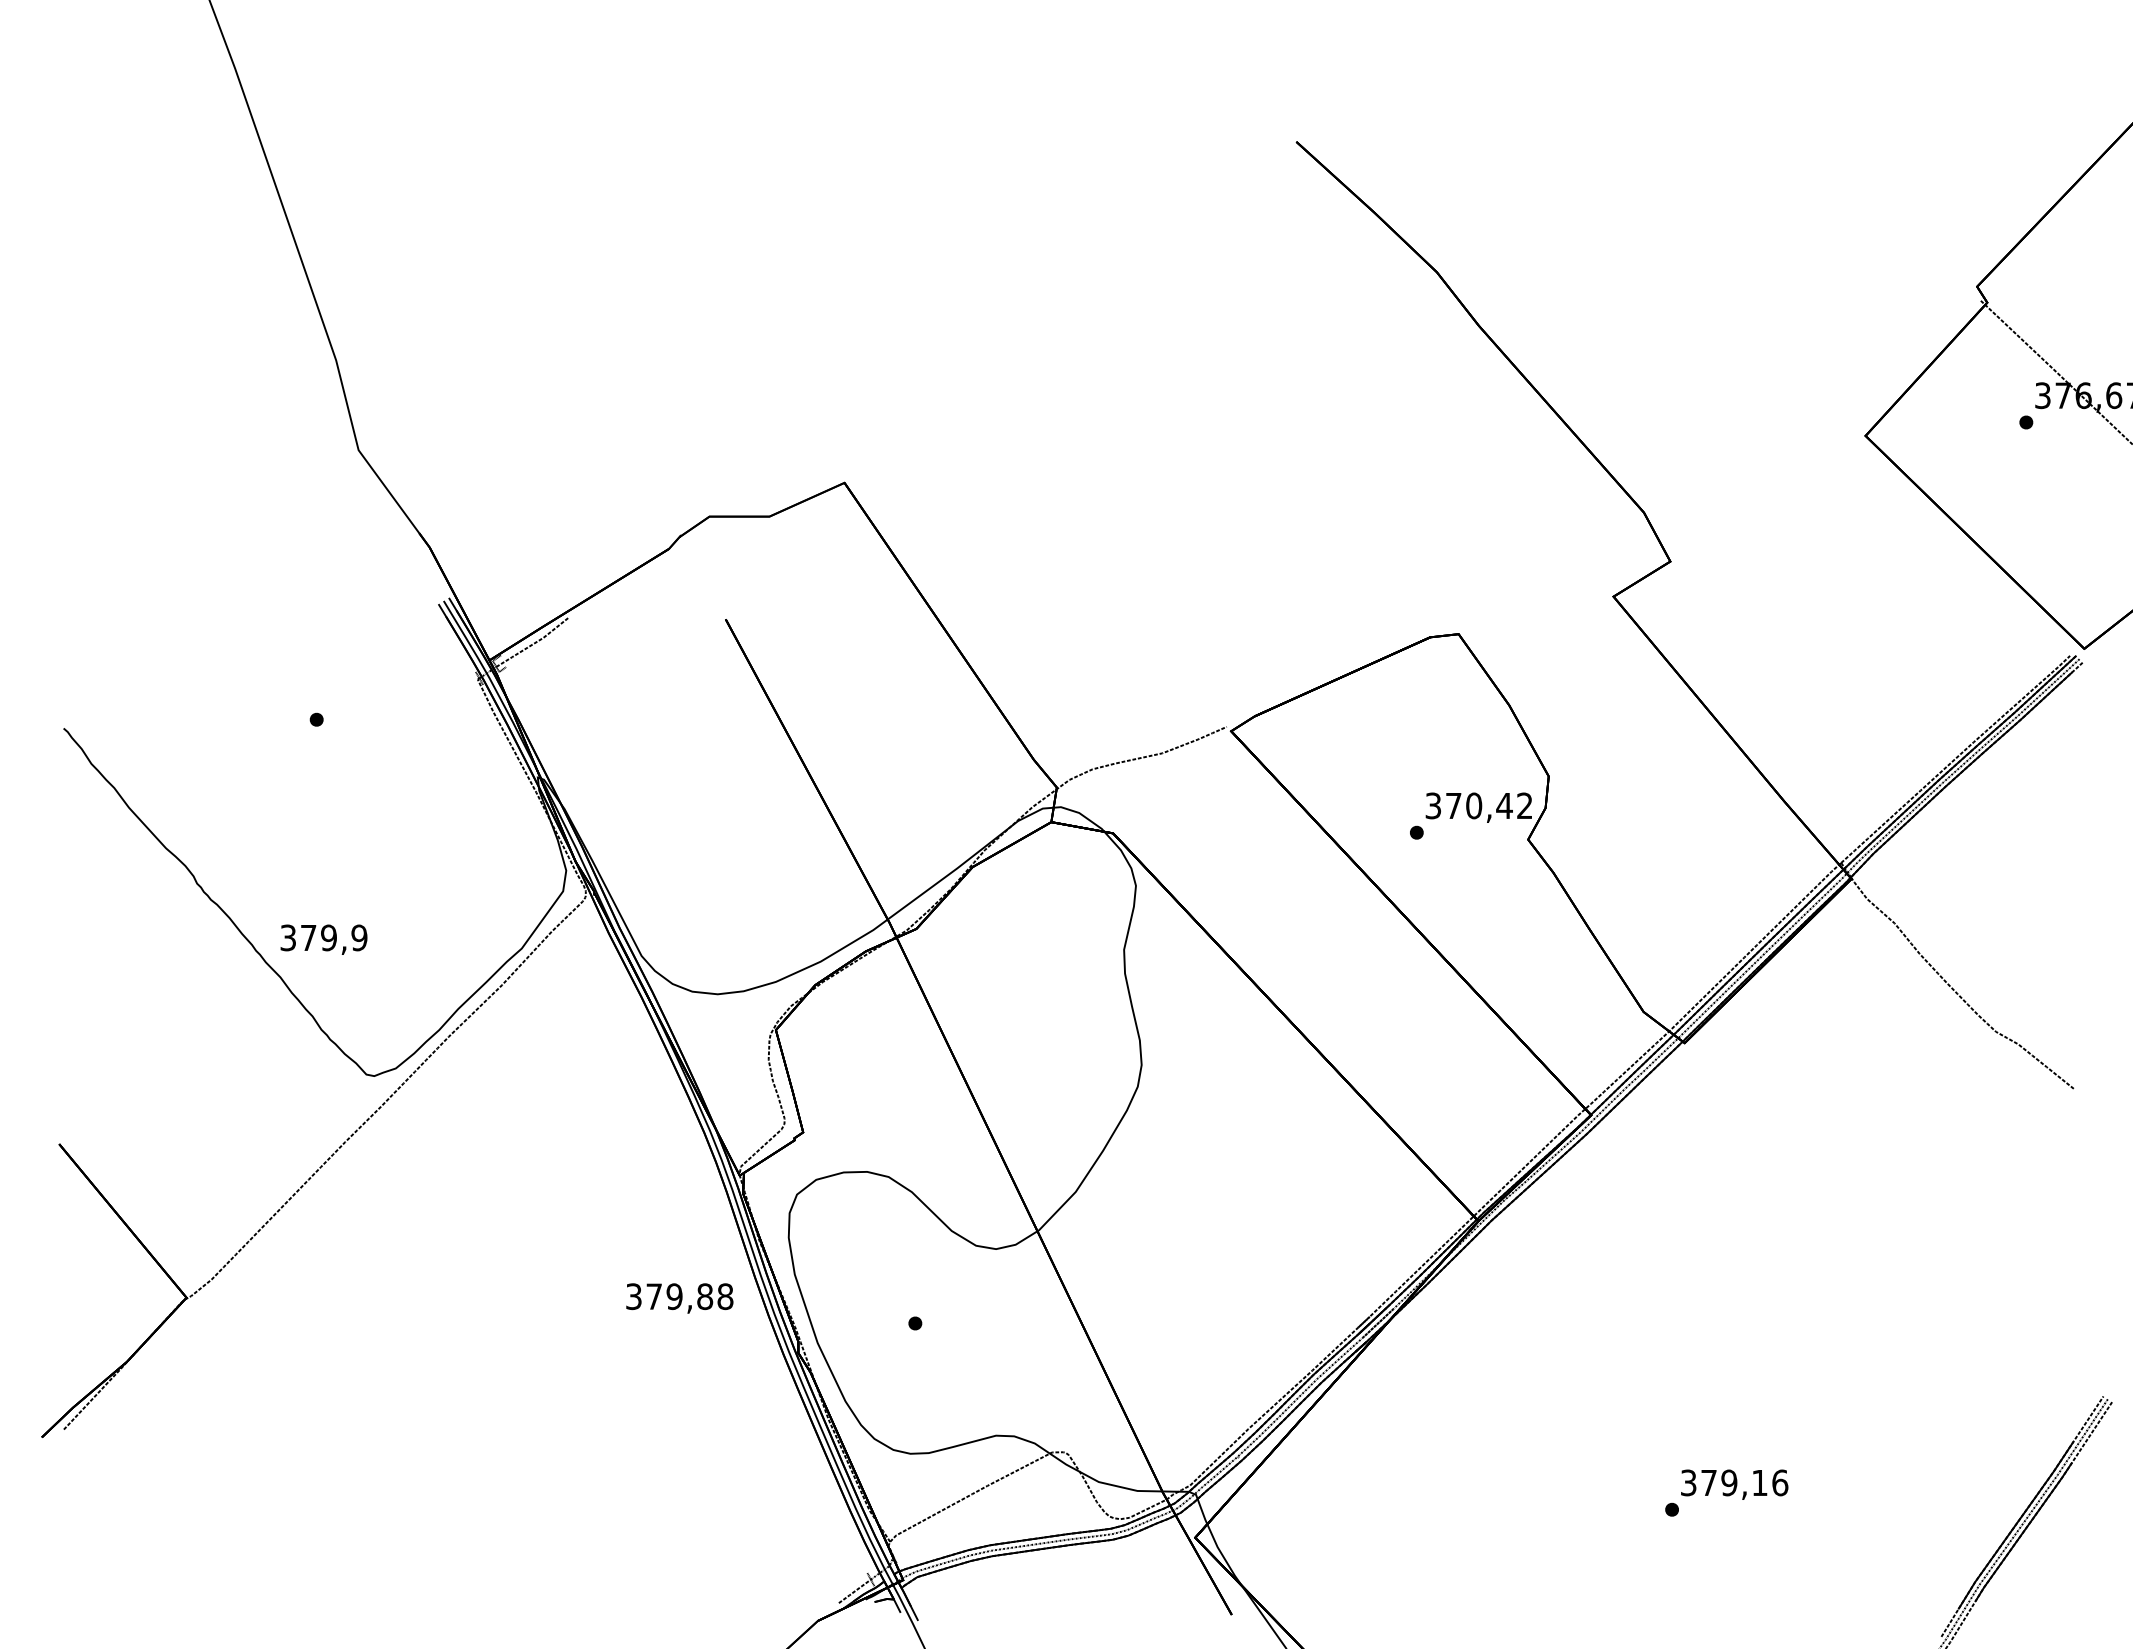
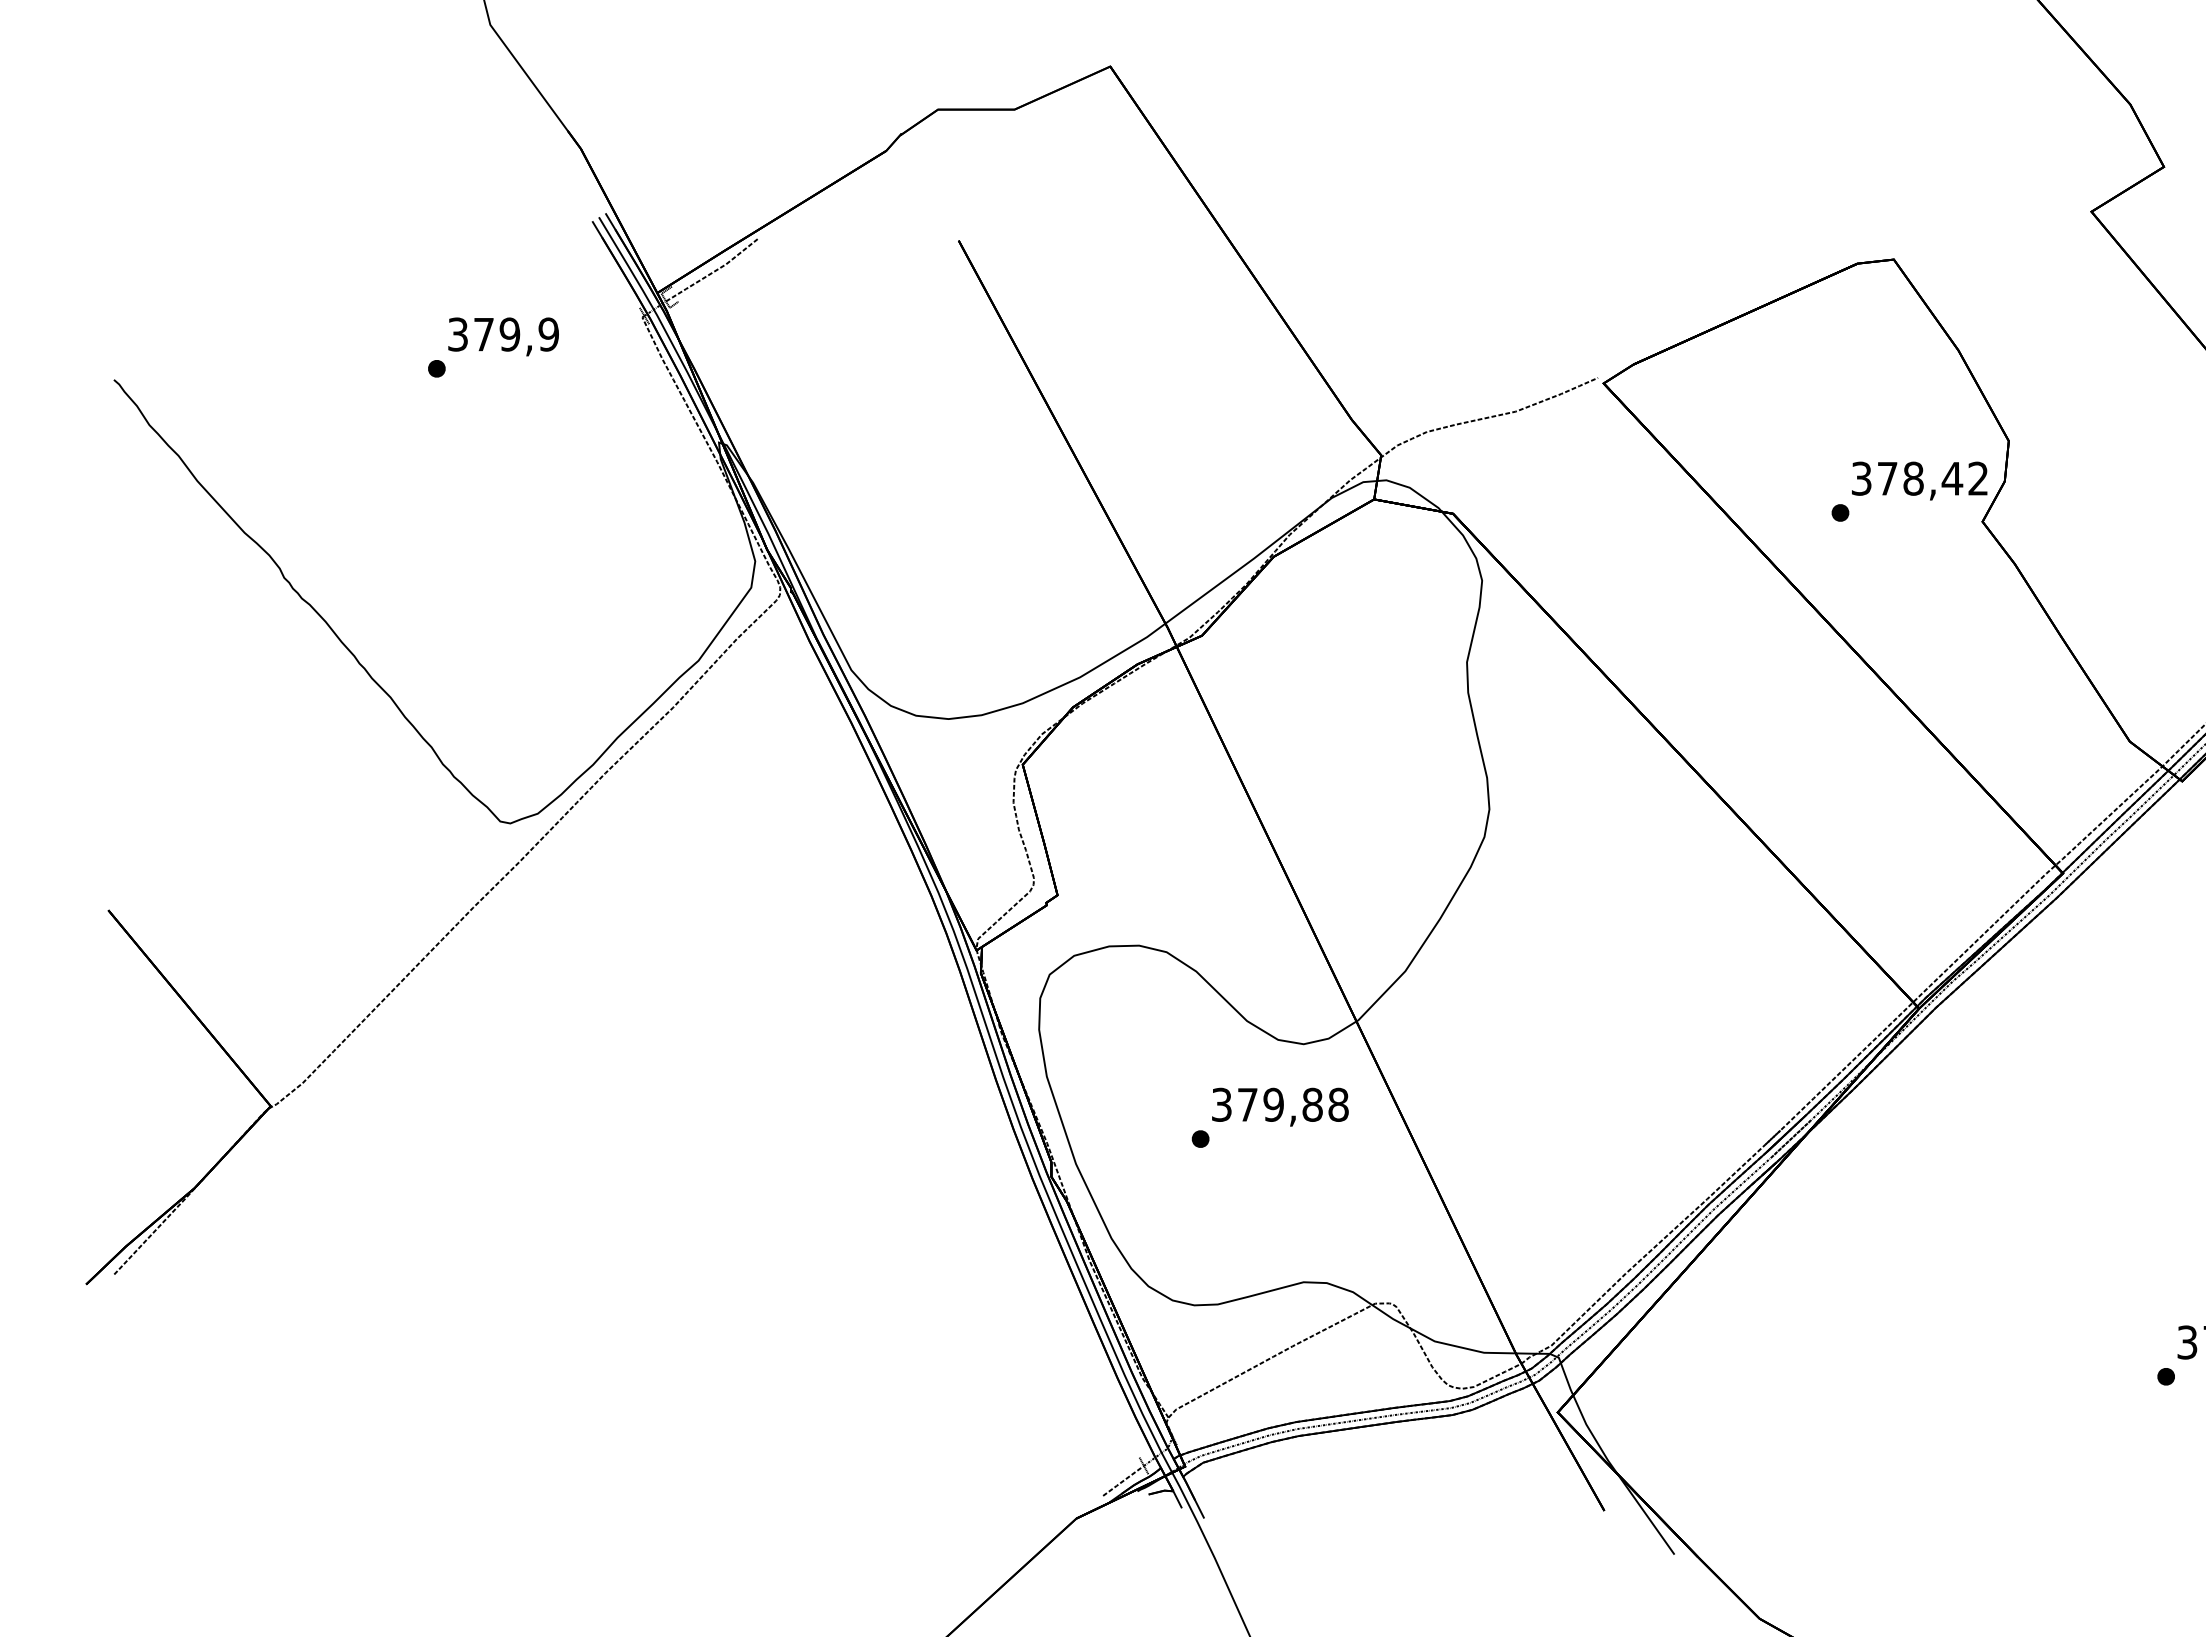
text: (1474, 805) -> (1914, 478), 370,42 -> 378,42
text: (323, 939) -> (502, 336), moved
text: (679, 1298) -> (1279, 1107), moved

